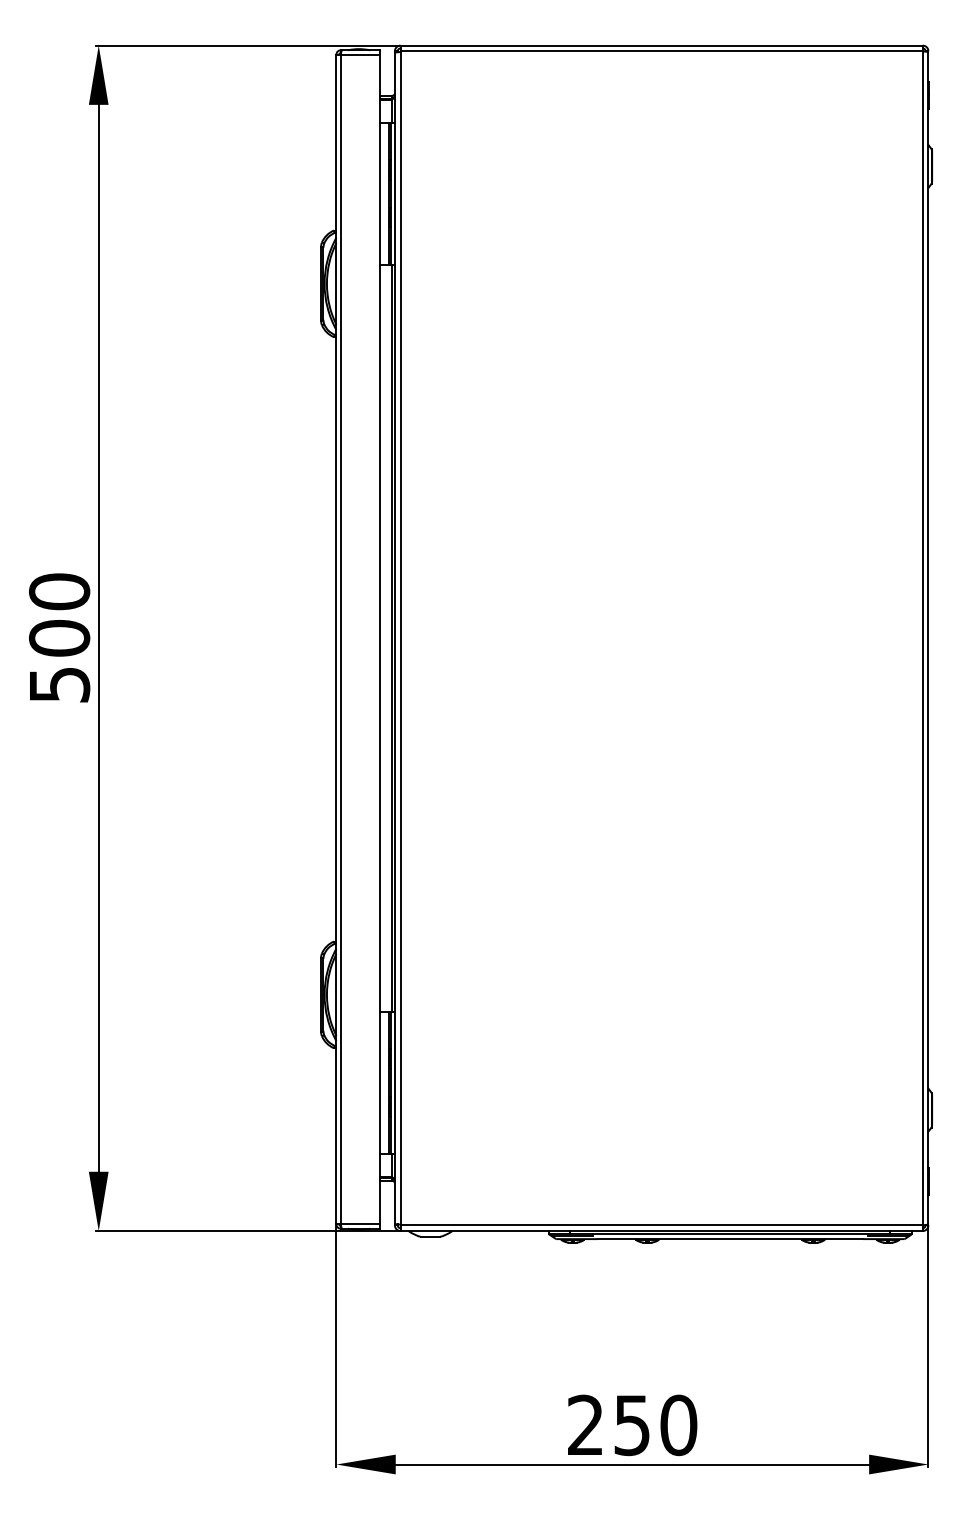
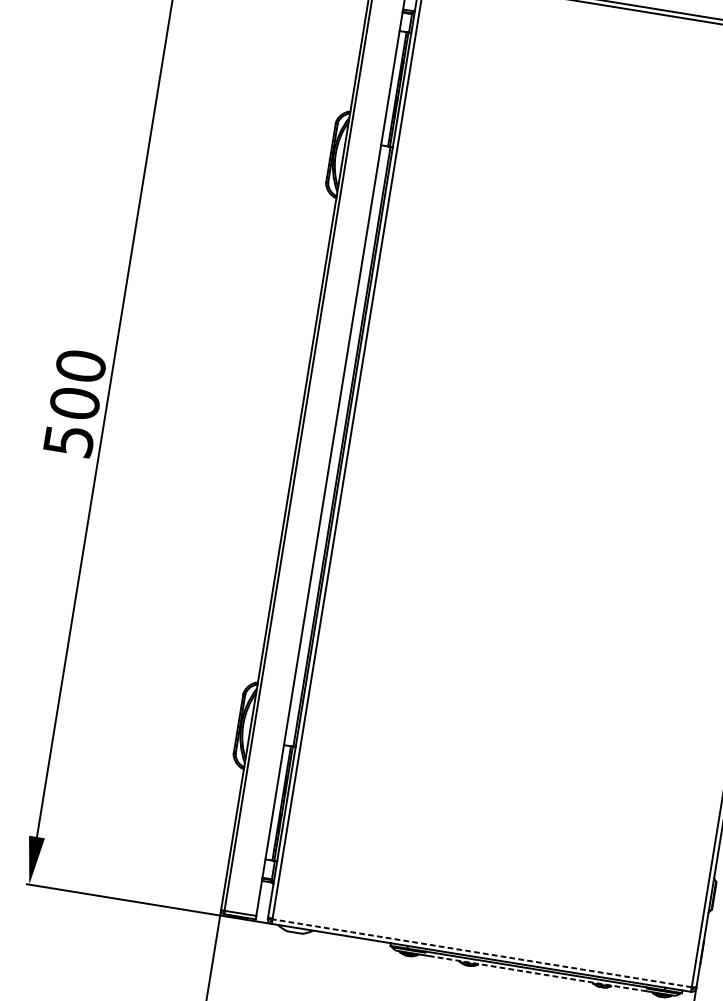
line: (661, 1225) -> (481, 953), solid -> dashed
line: (730, 1239) -> (535, 973), solid -> dashed

